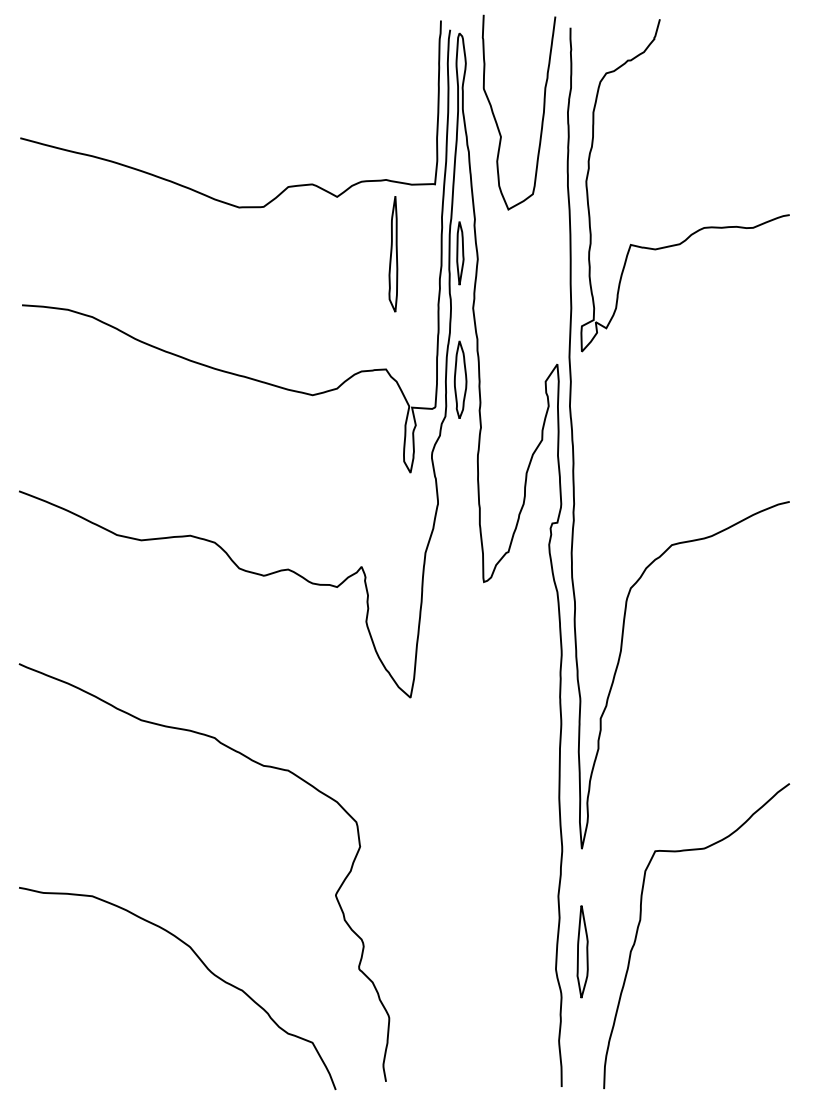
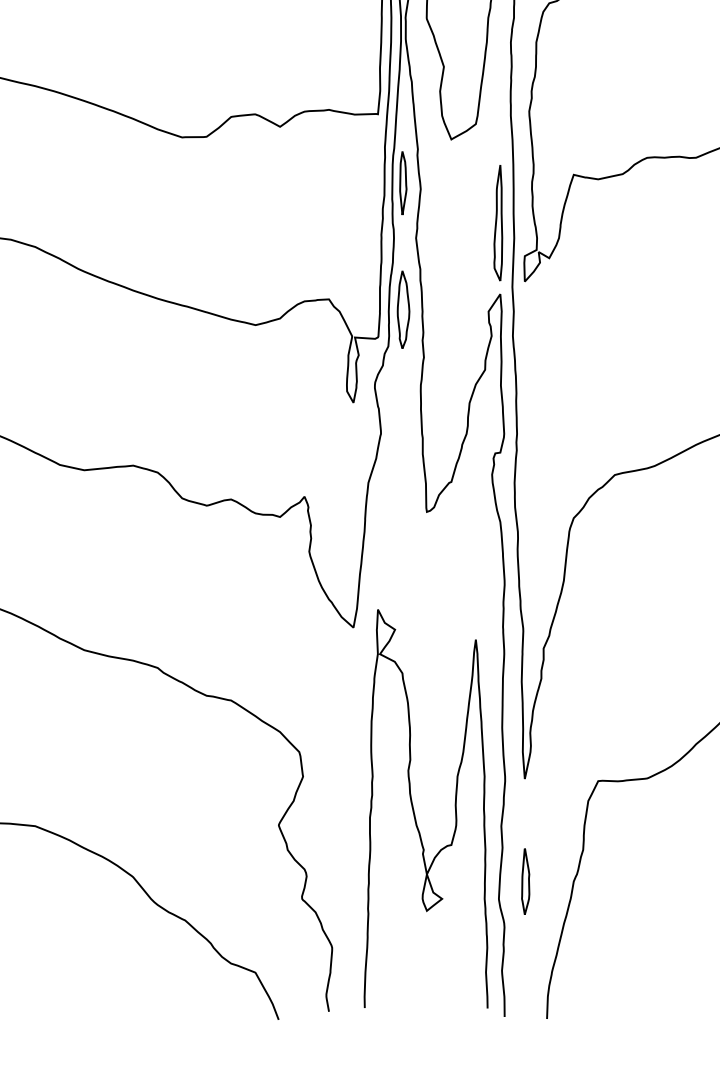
part: (393, 254) -> (498, 223), moved
curve: (471, 879) -> (414, 809), added
part: (582, 951) -> (525, 881), size x0.71

